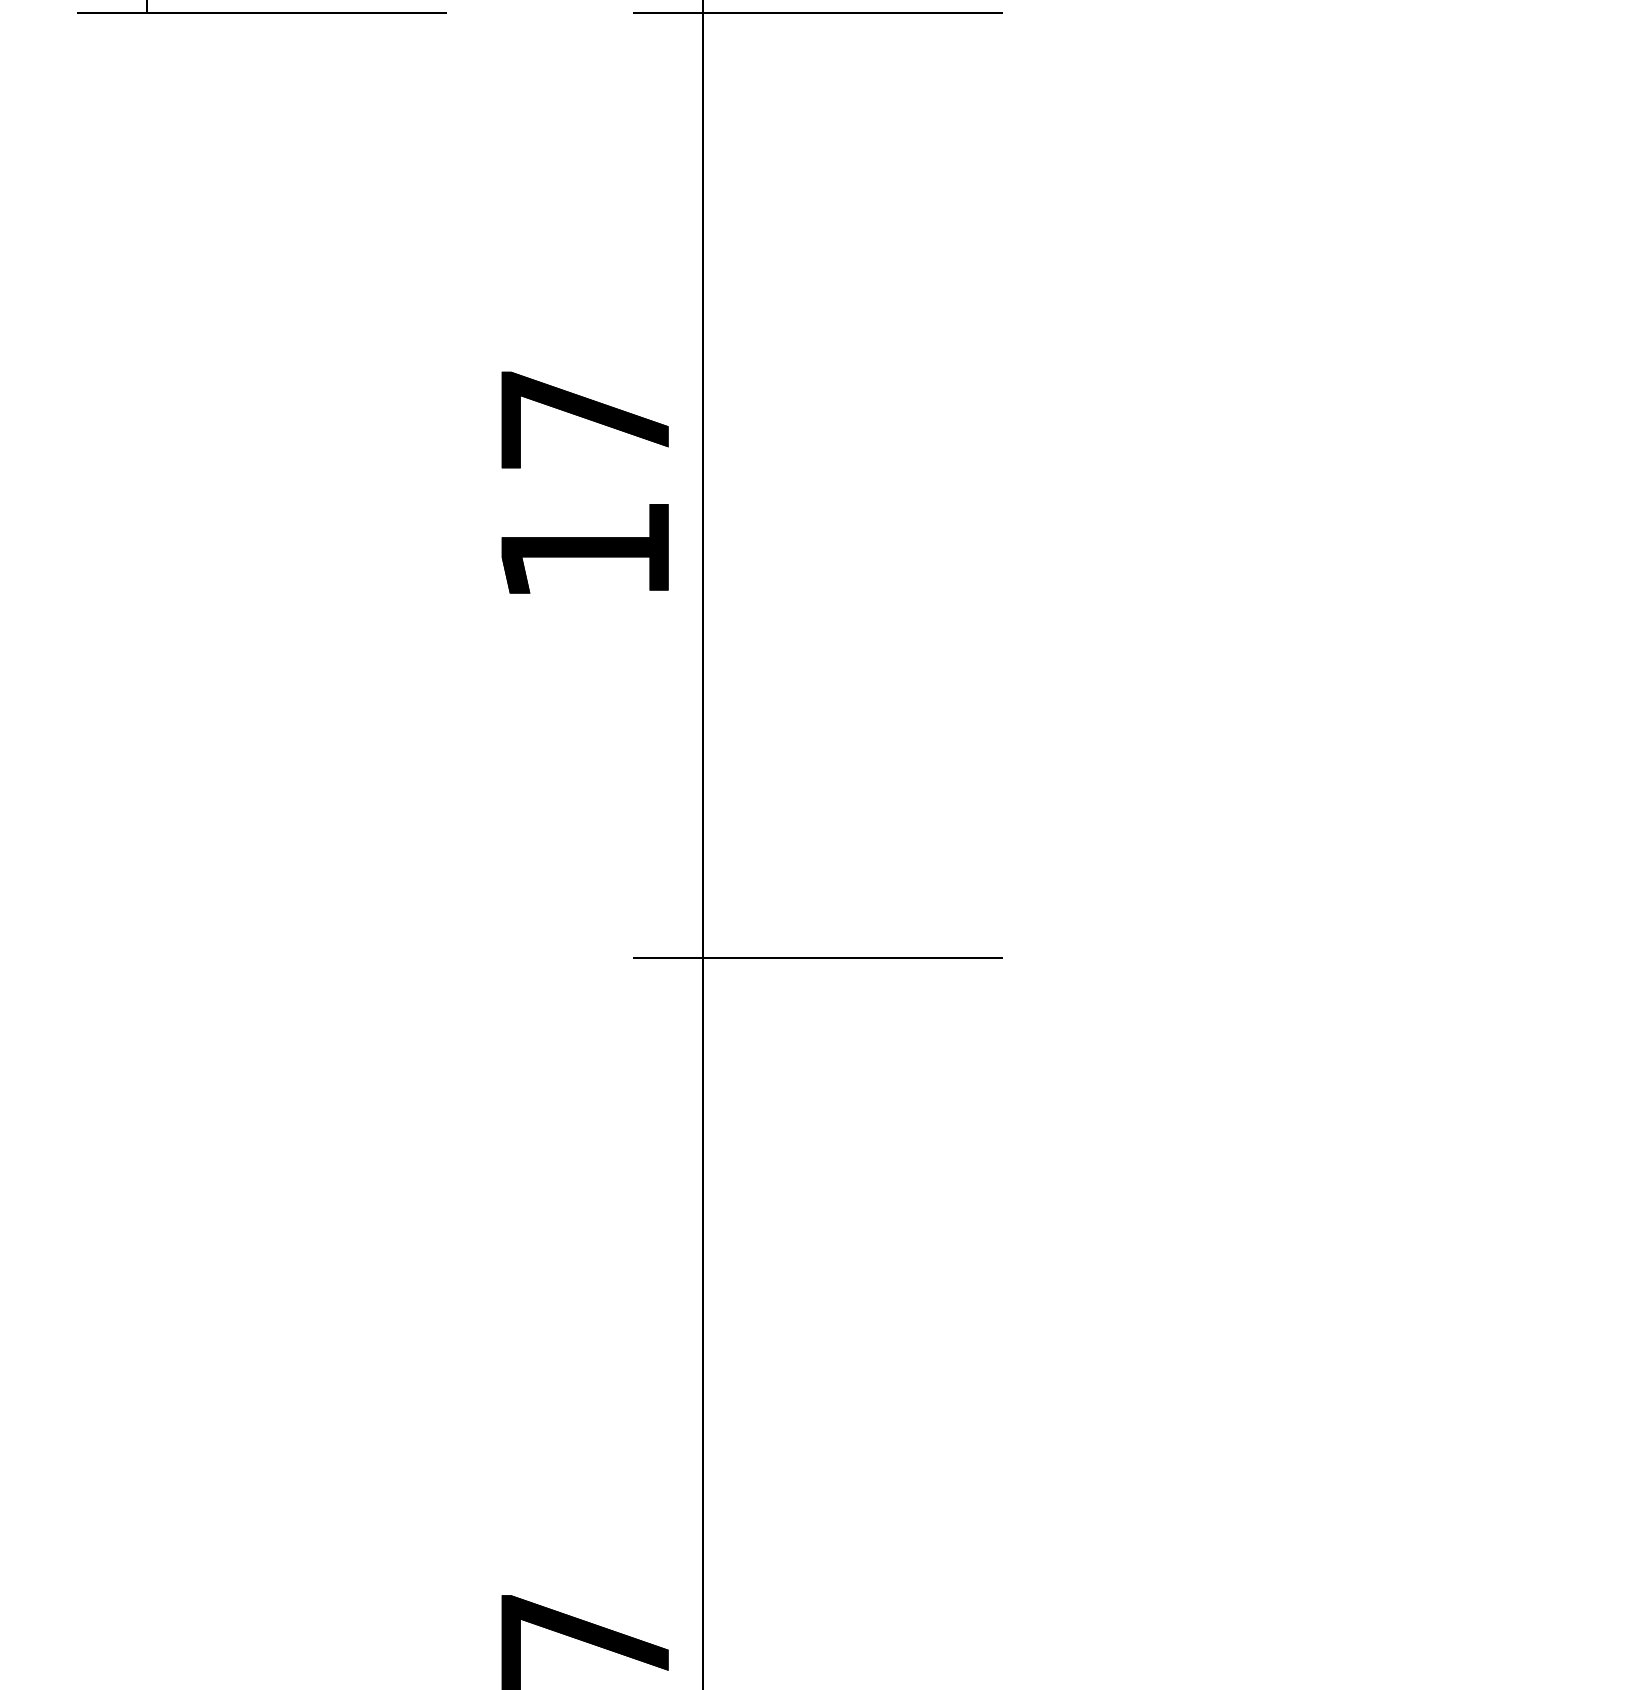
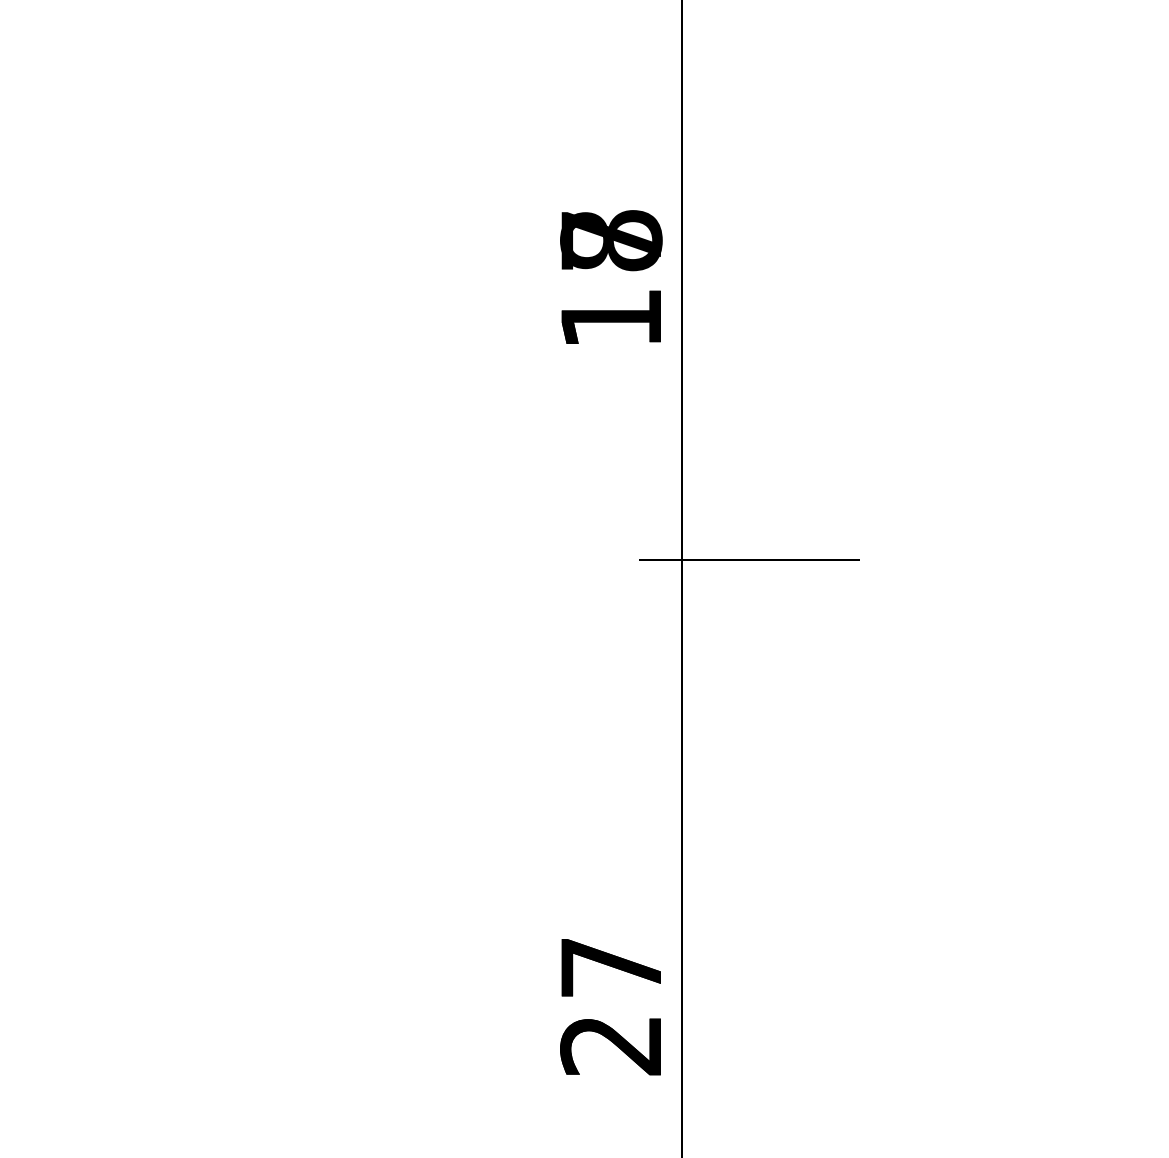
text: (585, 419) -> (611, 240), 17 -> 18

